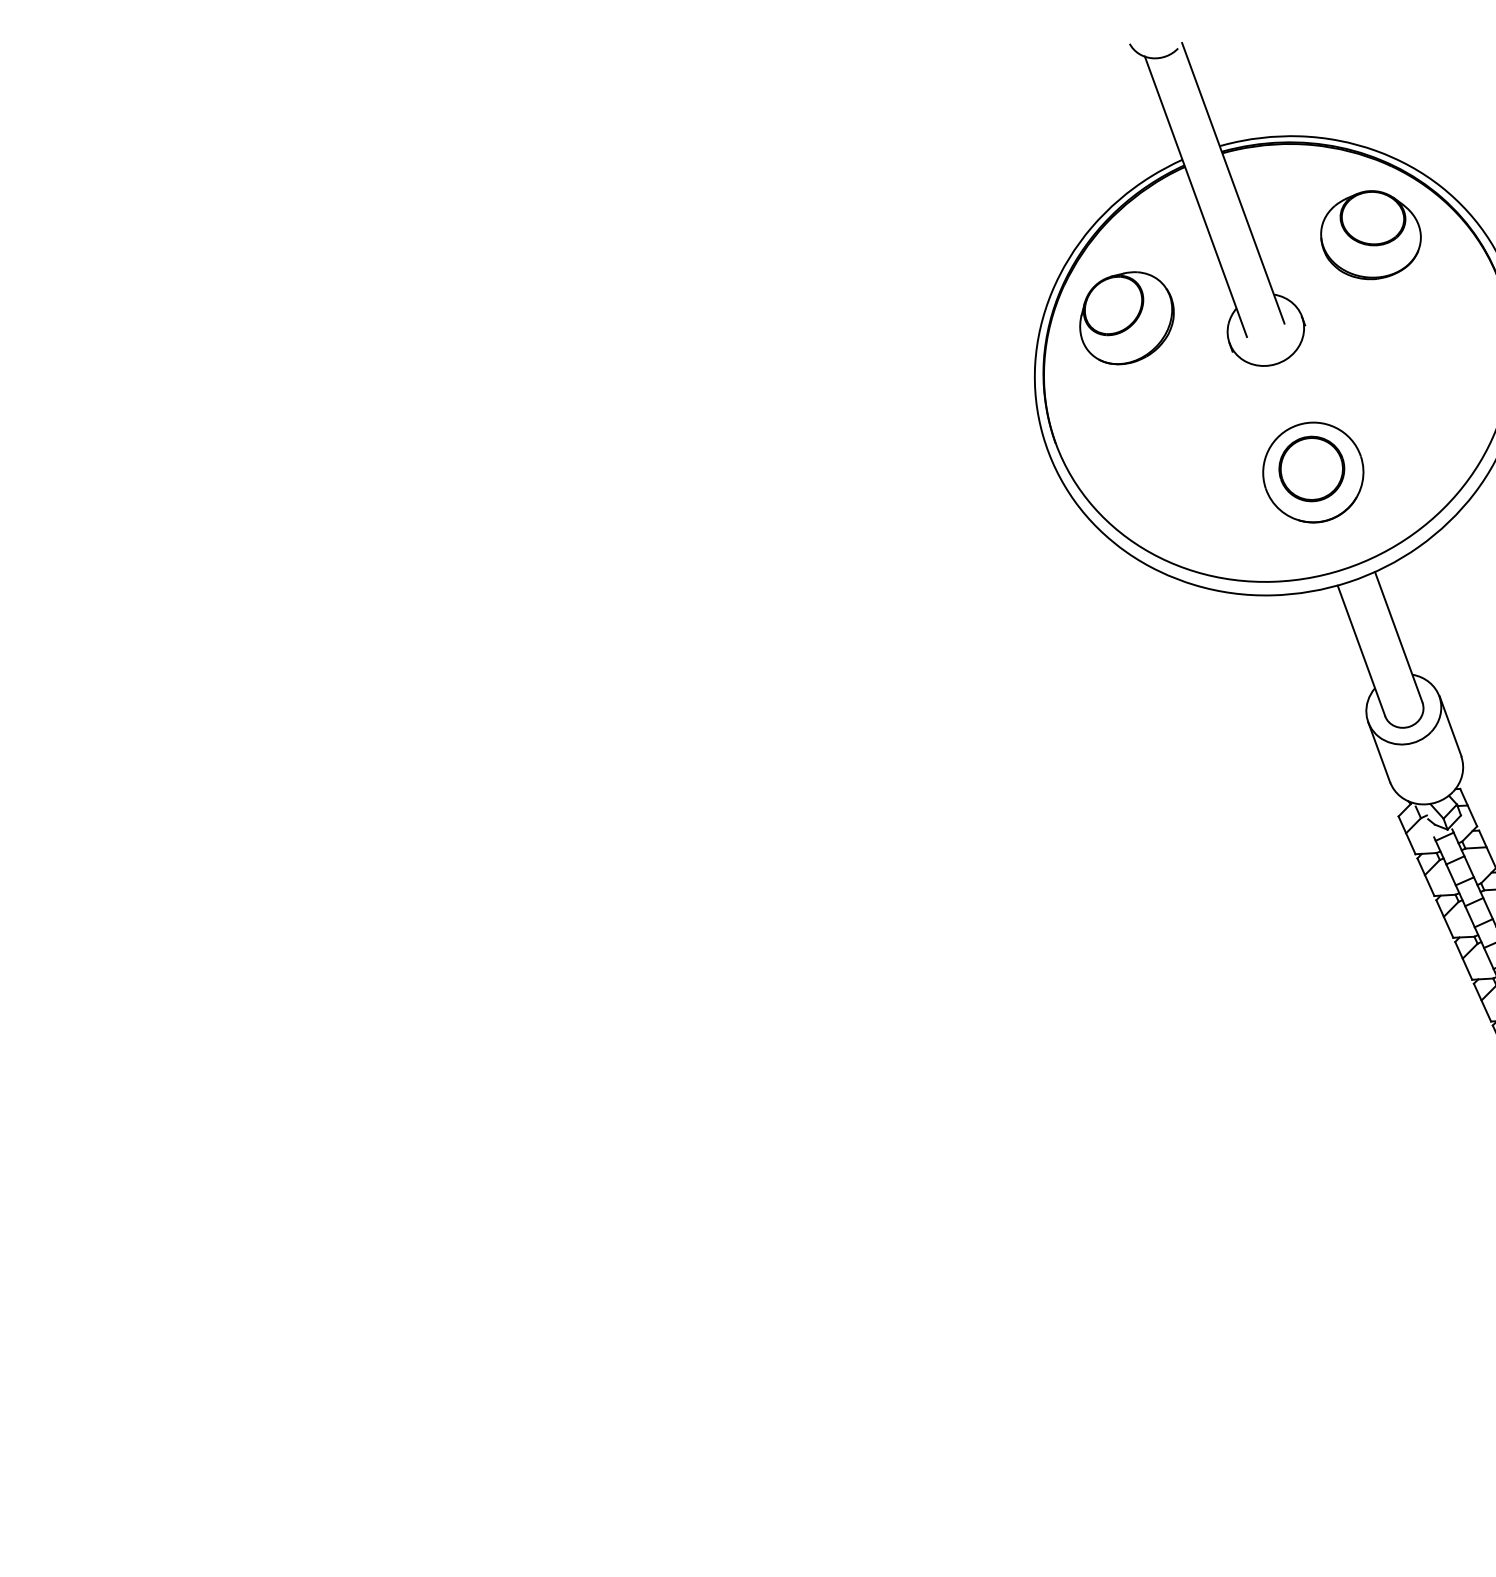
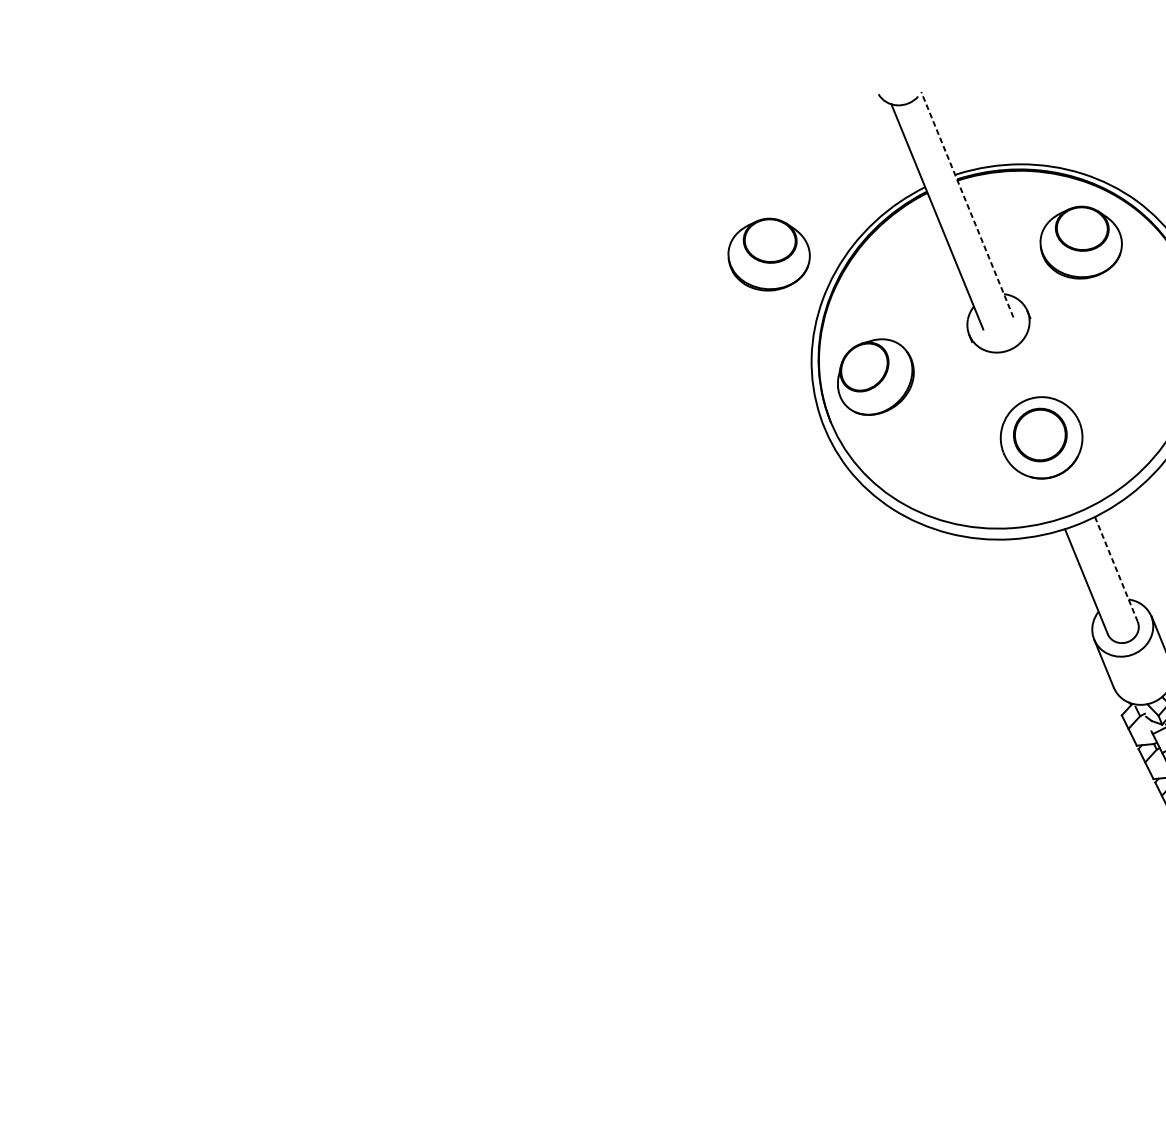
line: (1233, 182) -> (967, 204), solid -> dashed
part: (987, 235) -> (768, 254), added
part: (1126, 318) -> (875, 377), moved
line: (1398, 636) -> (1116, 568), solid -> dashed

